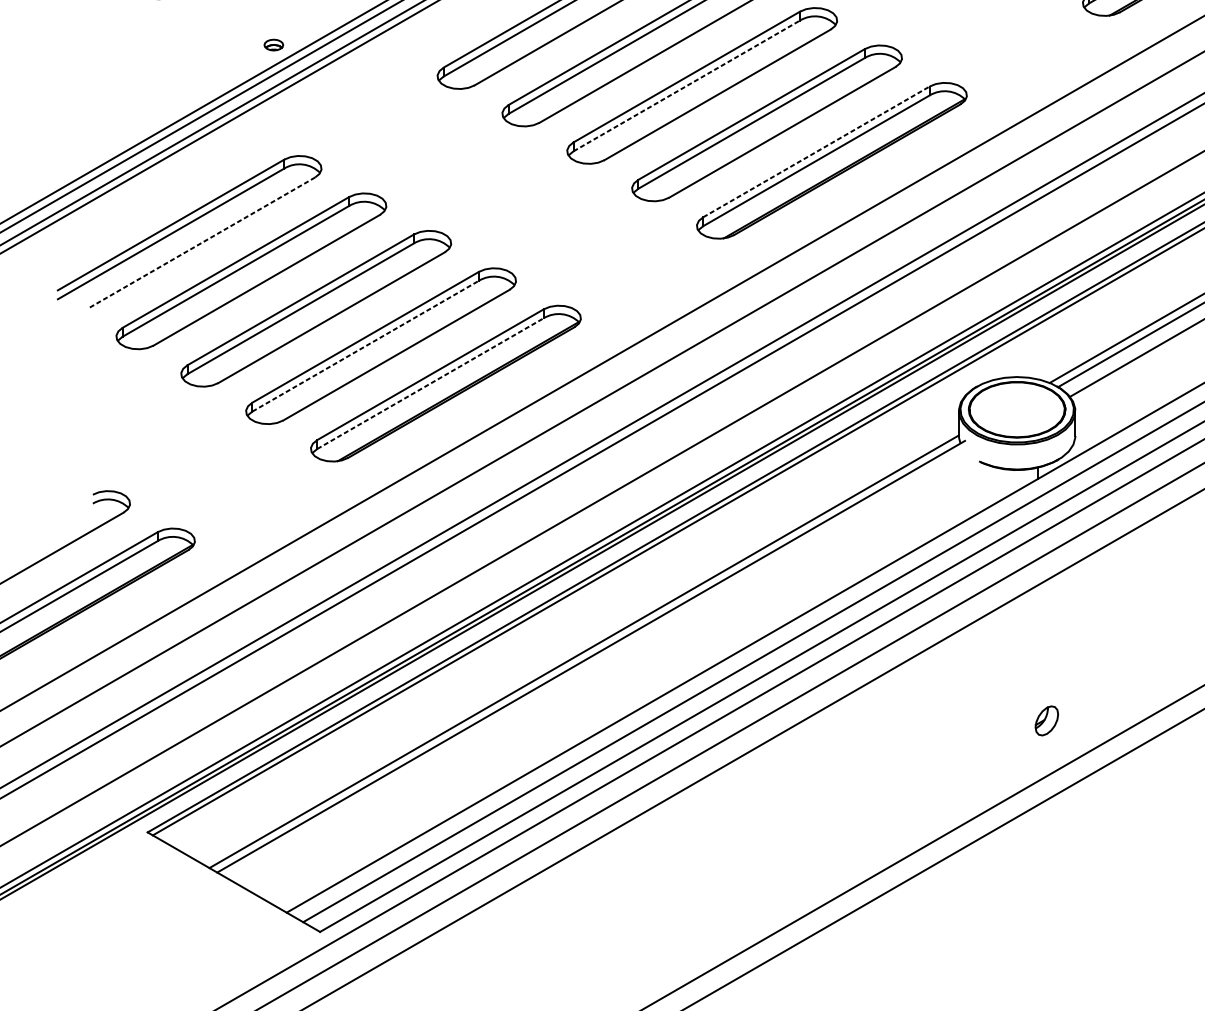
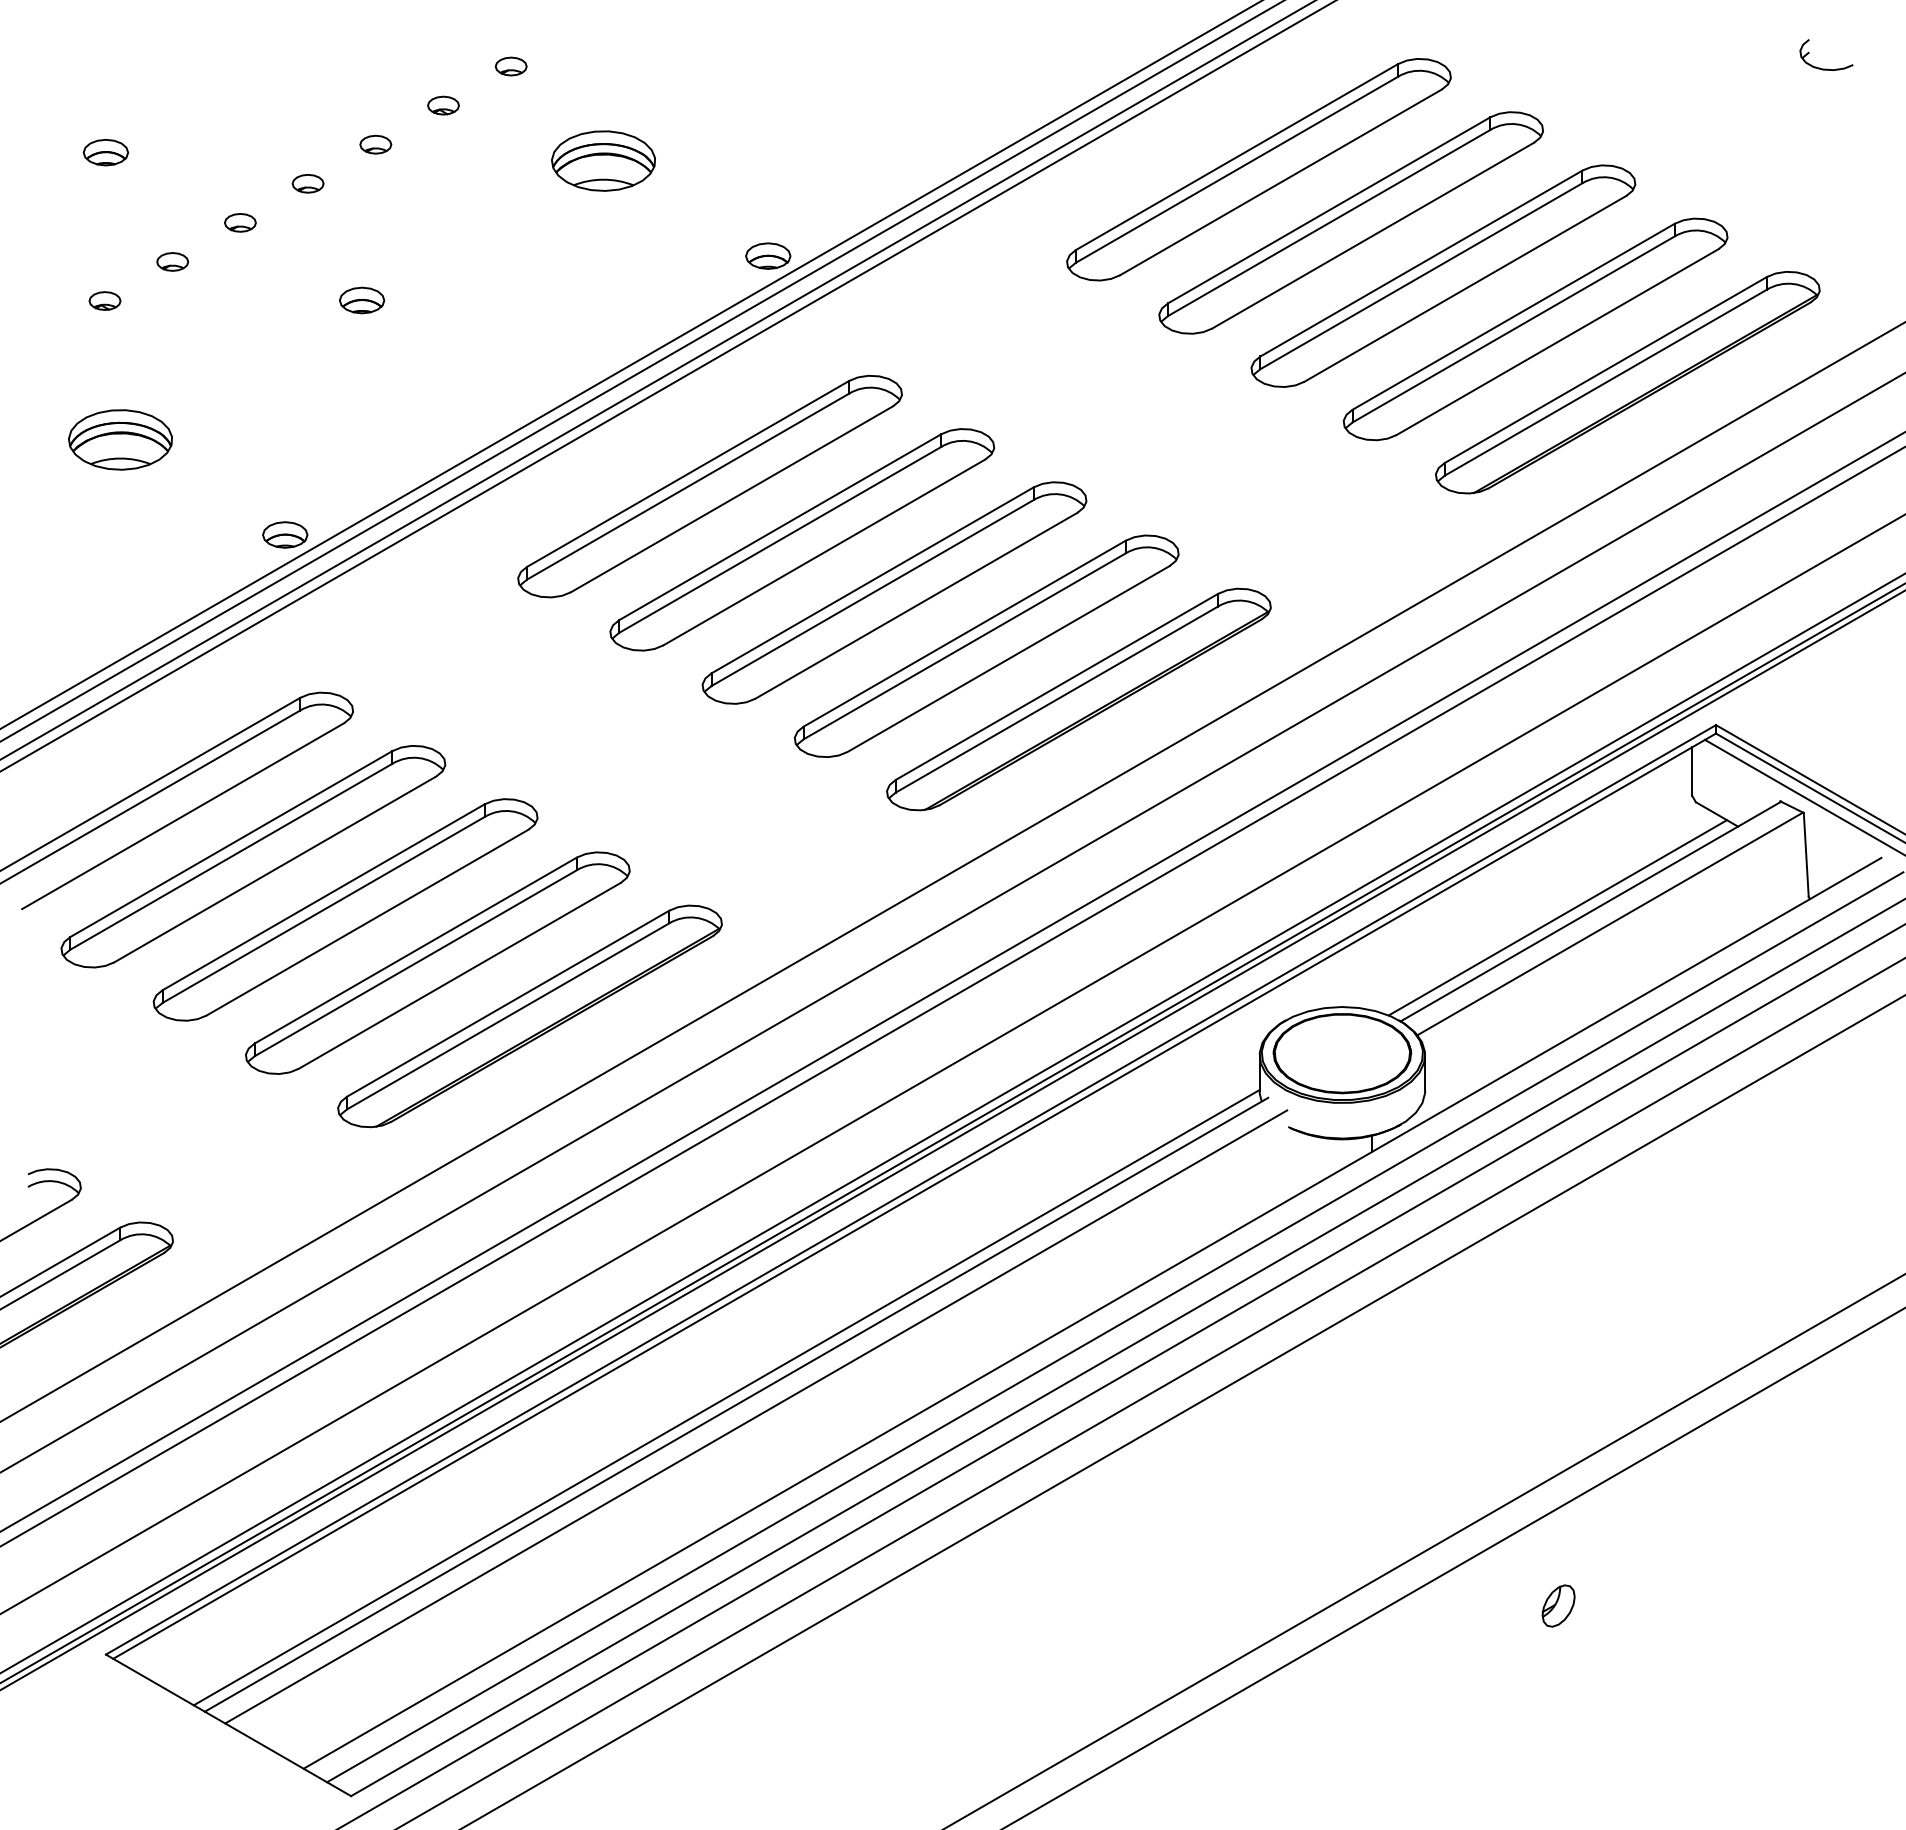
part: (273, 44) -> (285, 534), size x1.67
line: (686, 86) -> (872, 593), dashed -> solid
line: (816, 151) -> (1056, 686), dashed -> solid
line: (202, 243) -> (183, 816), dashed -> solid
line: (365, 346) -> (415, 963), dashed -> solid
line: (430, 383) -> (508, 1016), dashed -> solid
line: (605, 664) -> (756, 1416), added
part: (1046, 720) -> (1558, 1605), moved

